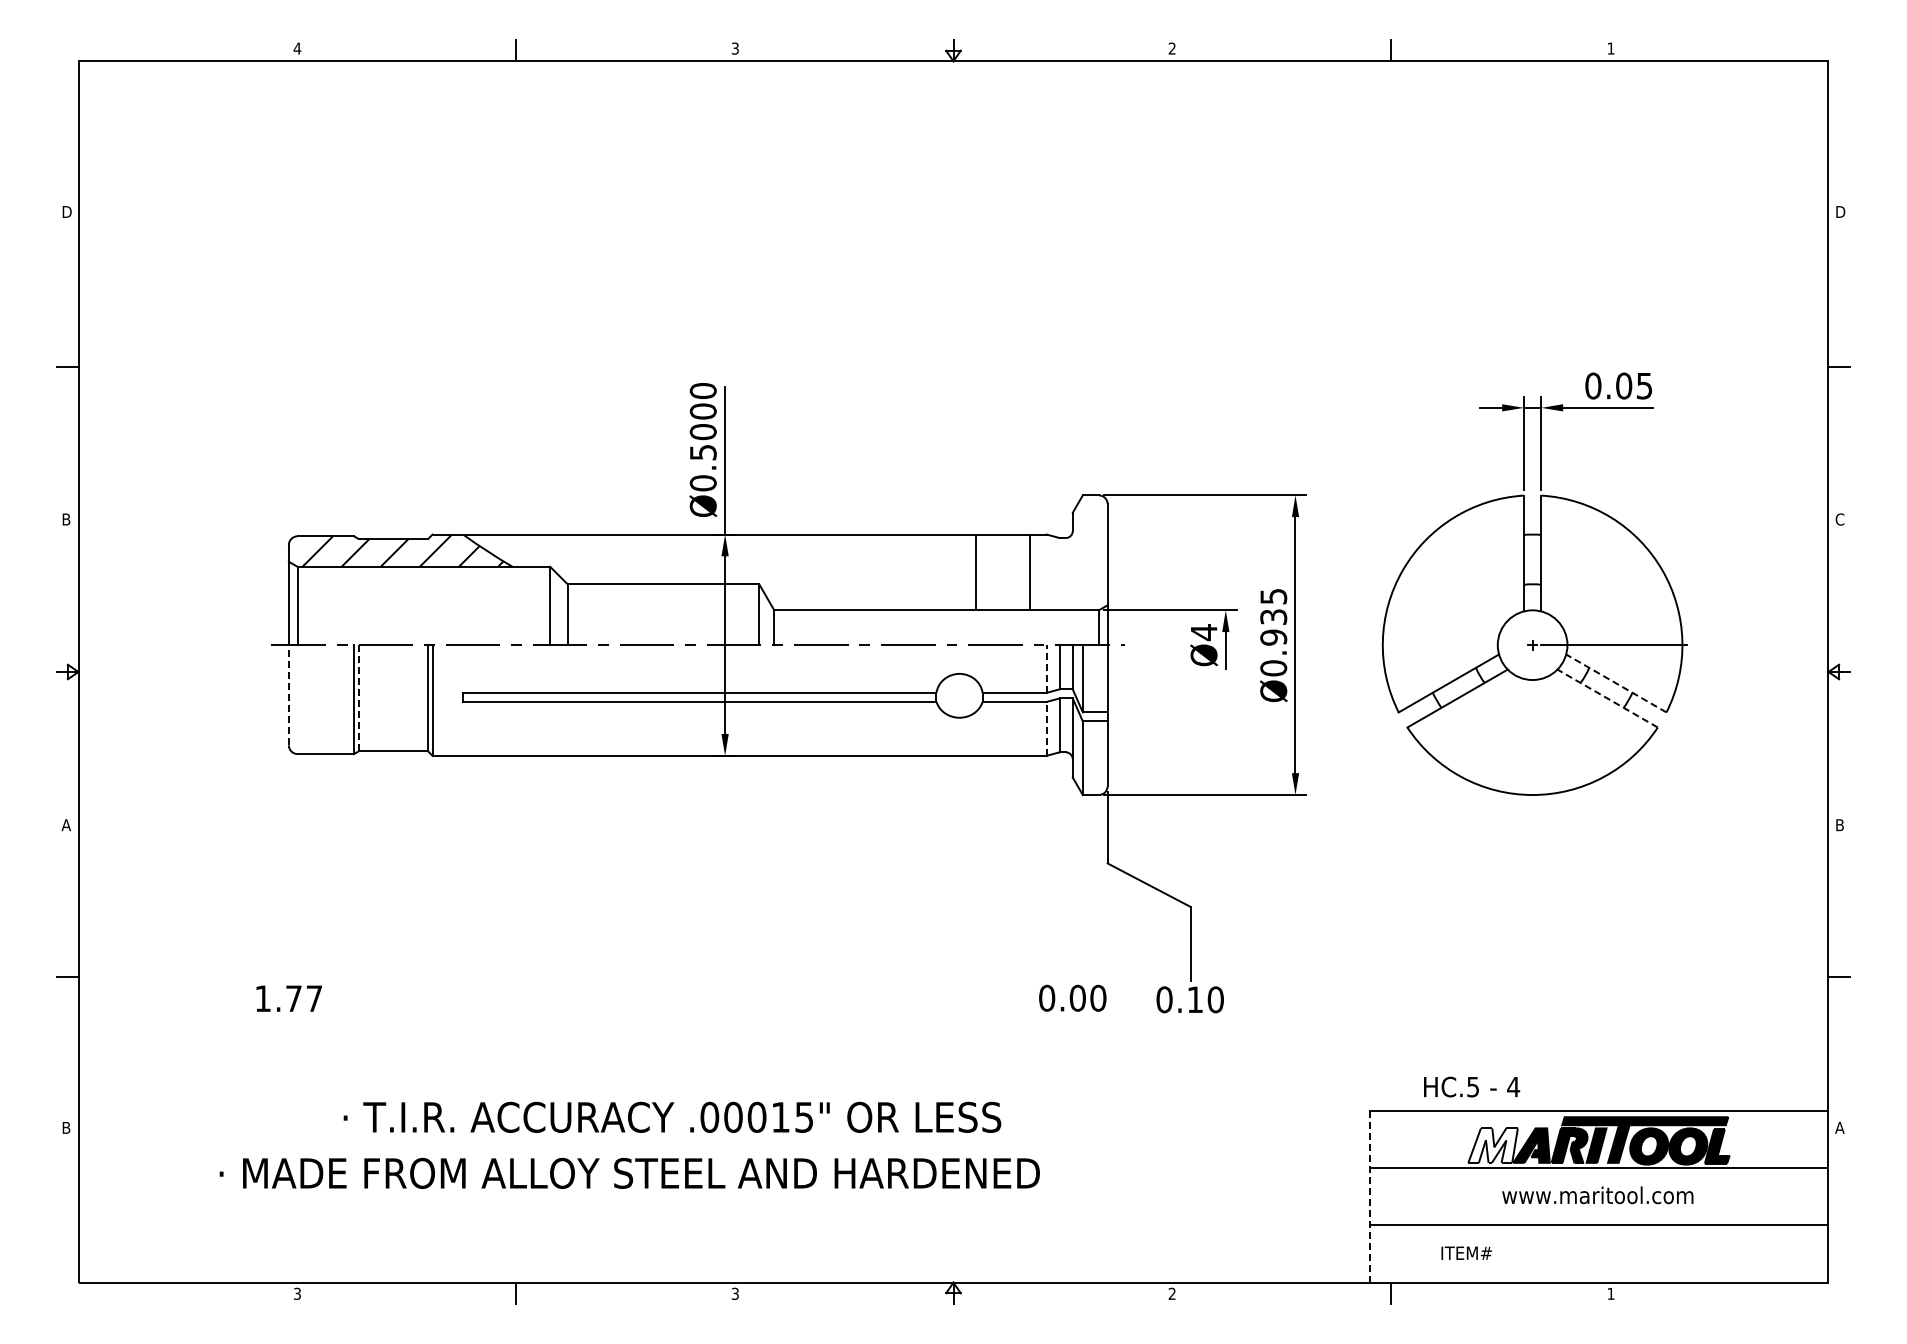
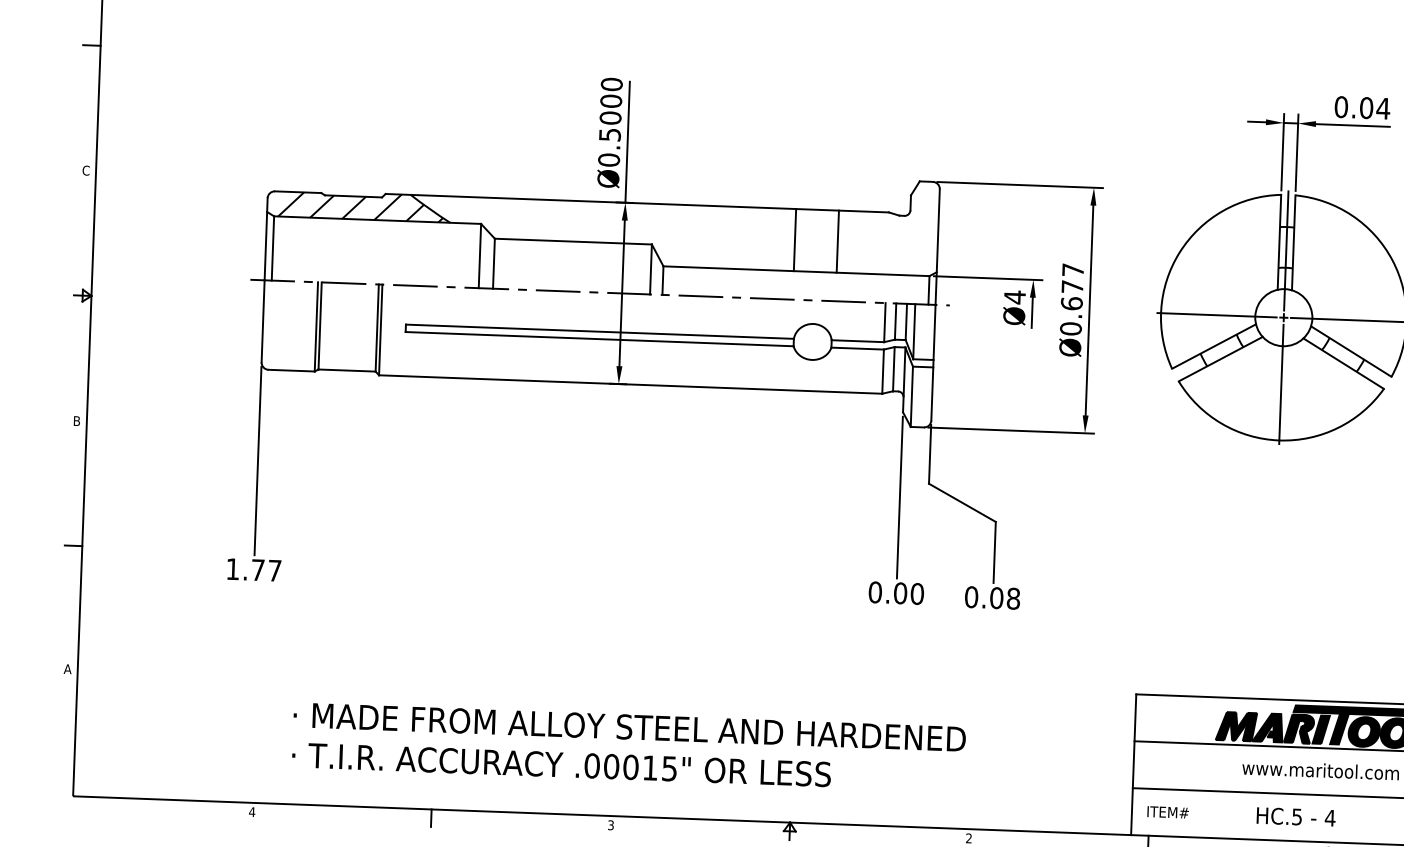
text: (1644, 386) -> (1383, 109), 0.05 -> 0.04
text: (66, 519) -> (86, 170), B -> C
line: (1532, 563) -> (1286, 250), added
line: (976, 572) -> (795, 240), moved
line: (1029, 572) -> (837, 241), moved
text: (1273, 617) -> (1072, 287), Ø0.935 -> Ø0.677
line: (1450, 645) -> (1216, 315), added
line: (1046, 669) -> (884, 323), dashed -> solid
line: (1616, 683) -> (1351, 351), dashed -> solid
line: (288, 694) -> (262, 320), dashed -> solid
line: (358, 697) -> (320, 325), dashed -> solid
line: (1607, 698) -> (1343, 363), dashed -> solid
line: (1532, 726) -> (1281, 384), added
line: (1046, 728) -> (882, 371), dashed -> solid
text: (65, 825) -> (76, 421), A -> B
line: (288, 865) -> (257, 460), added
line: (1072, 881) -> (899, 497), added
text: (1205, 999) -> (1005, 598), 0.10 -> 0.08
text: (1472, 1086) -> (1296, 816), moved
text: (672, 1116) -> (561, 764), moved
text: (66, 1127) -> (67, 668), B -> A
fill: (1492, 1145) -> (1235, 726), added
text: (629, 1172) -> (629, 726), moved
line: (1369, 1196) -> (1133, 764), dashed -> solid
text: (1466, 1252) -> (1167, 811), moved
text: (297, 1293) -> (252, 811), 3 -> 4

